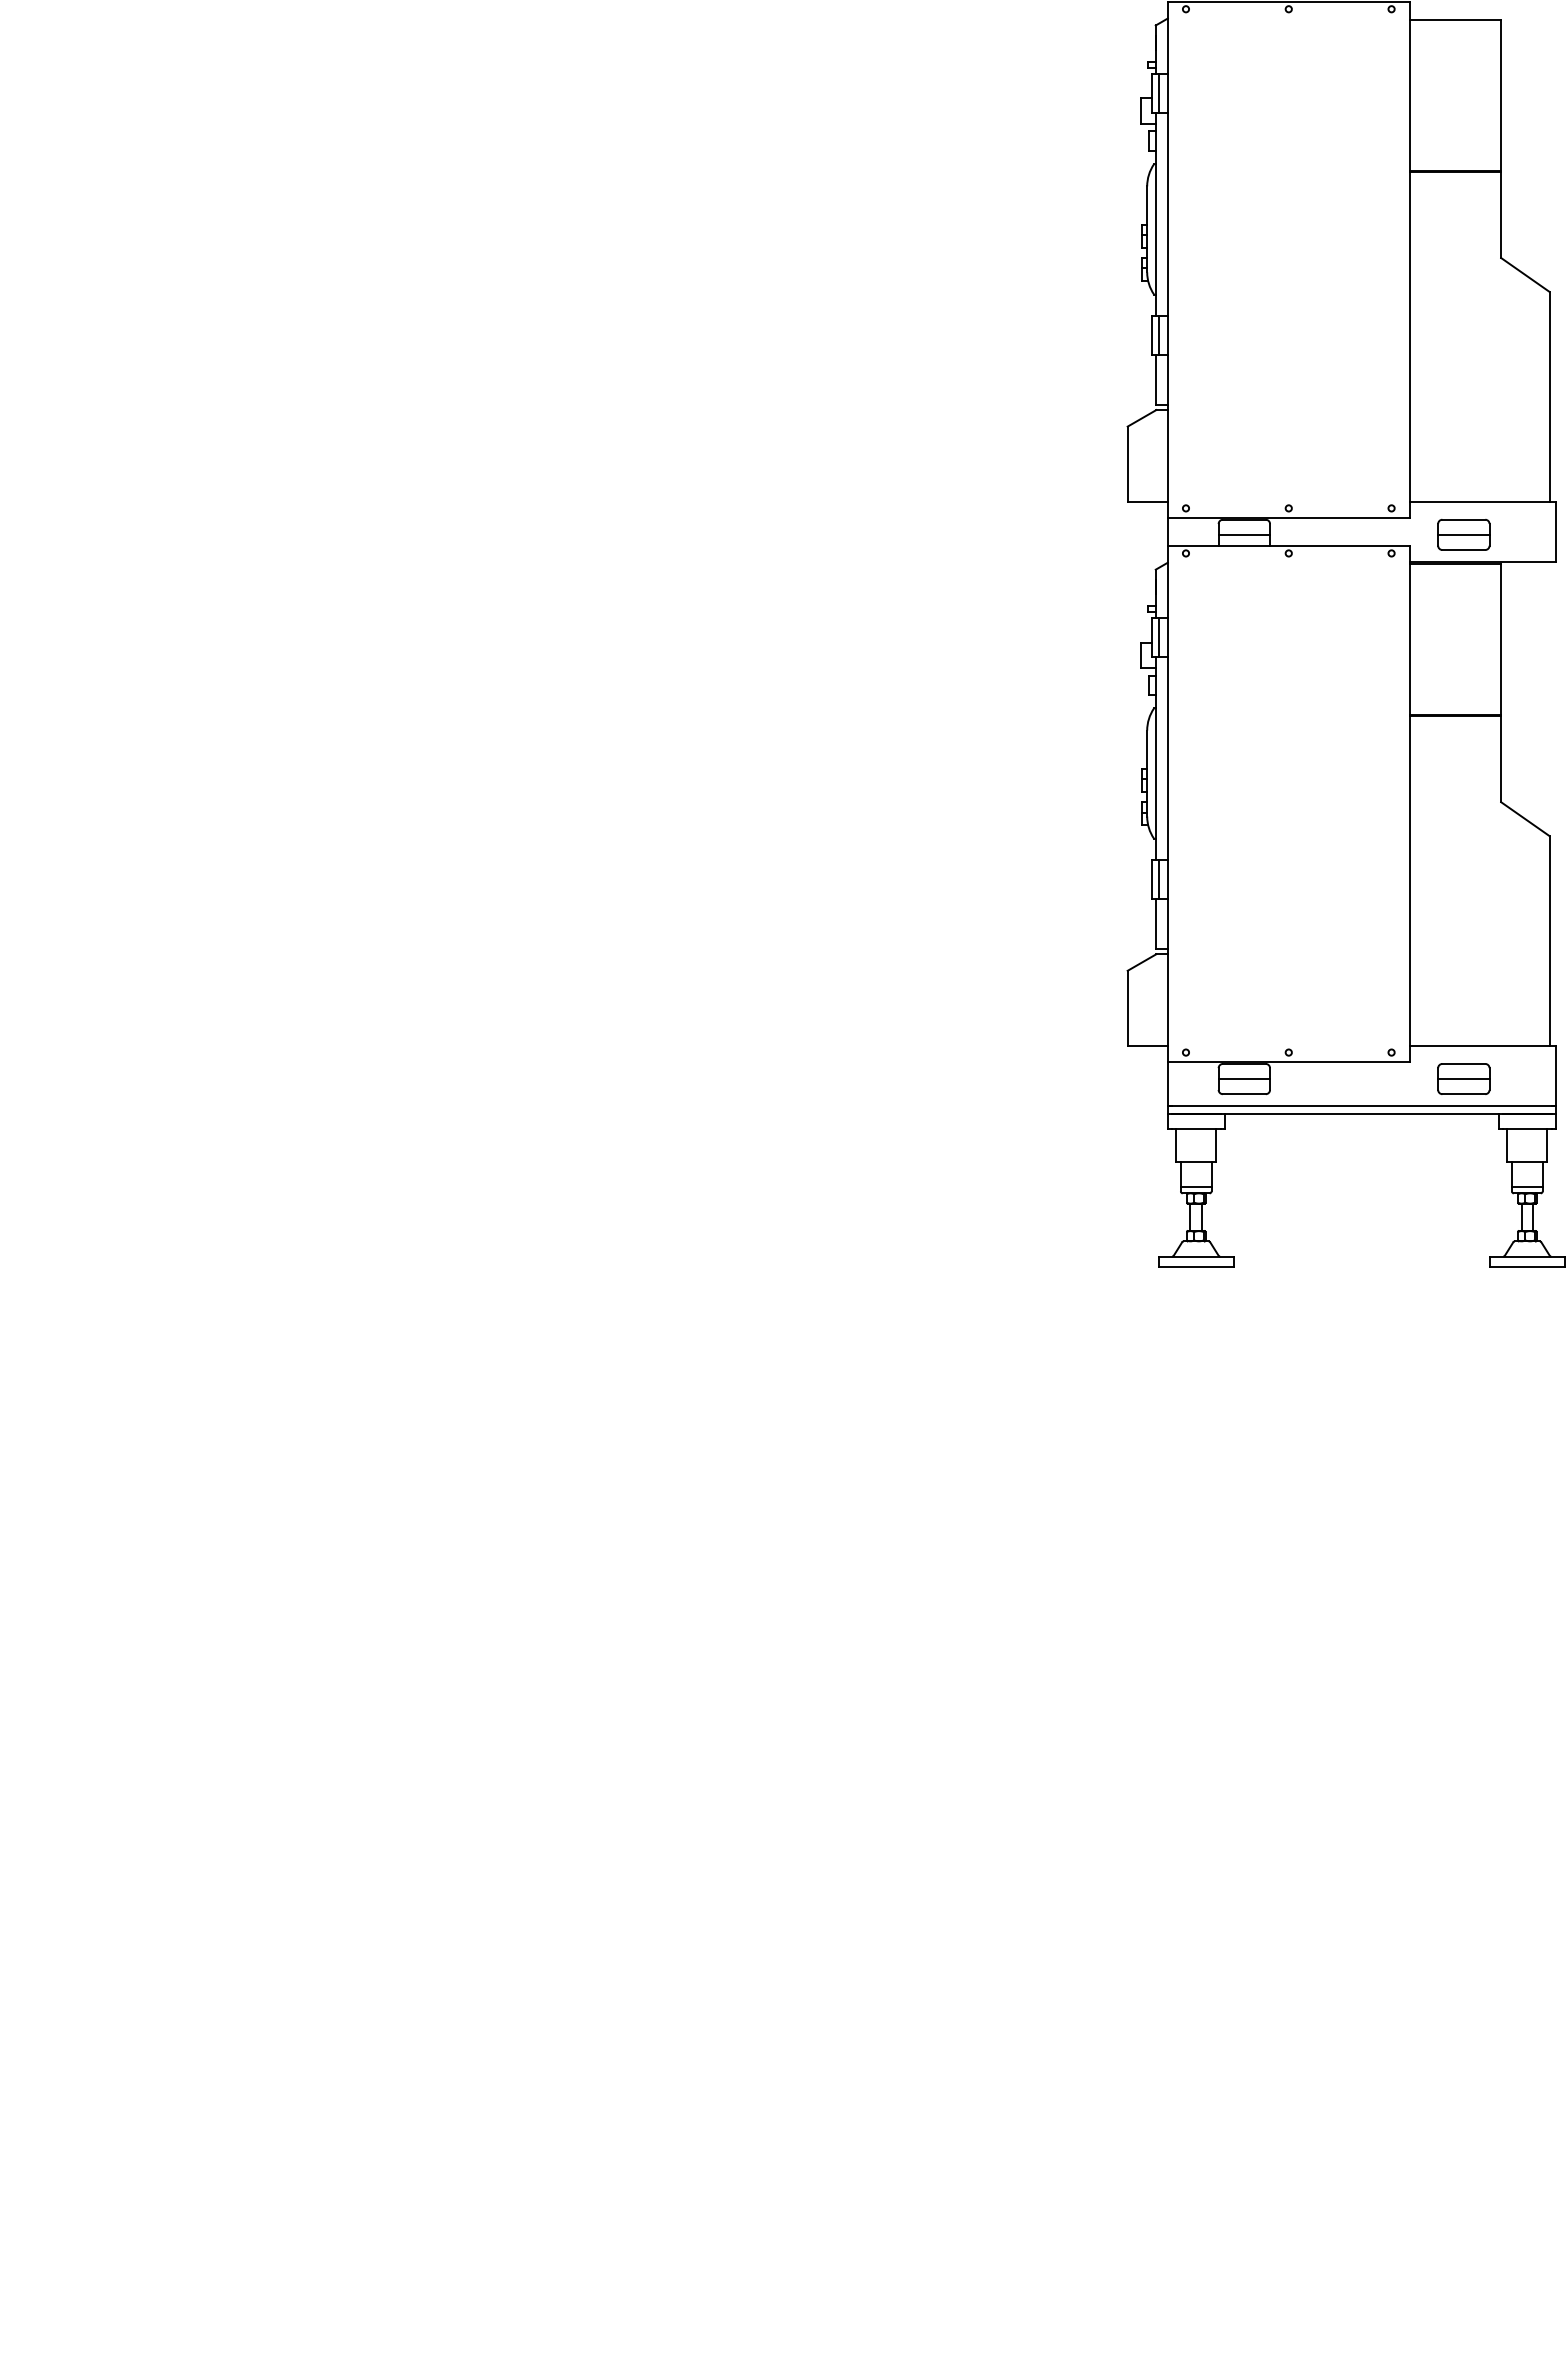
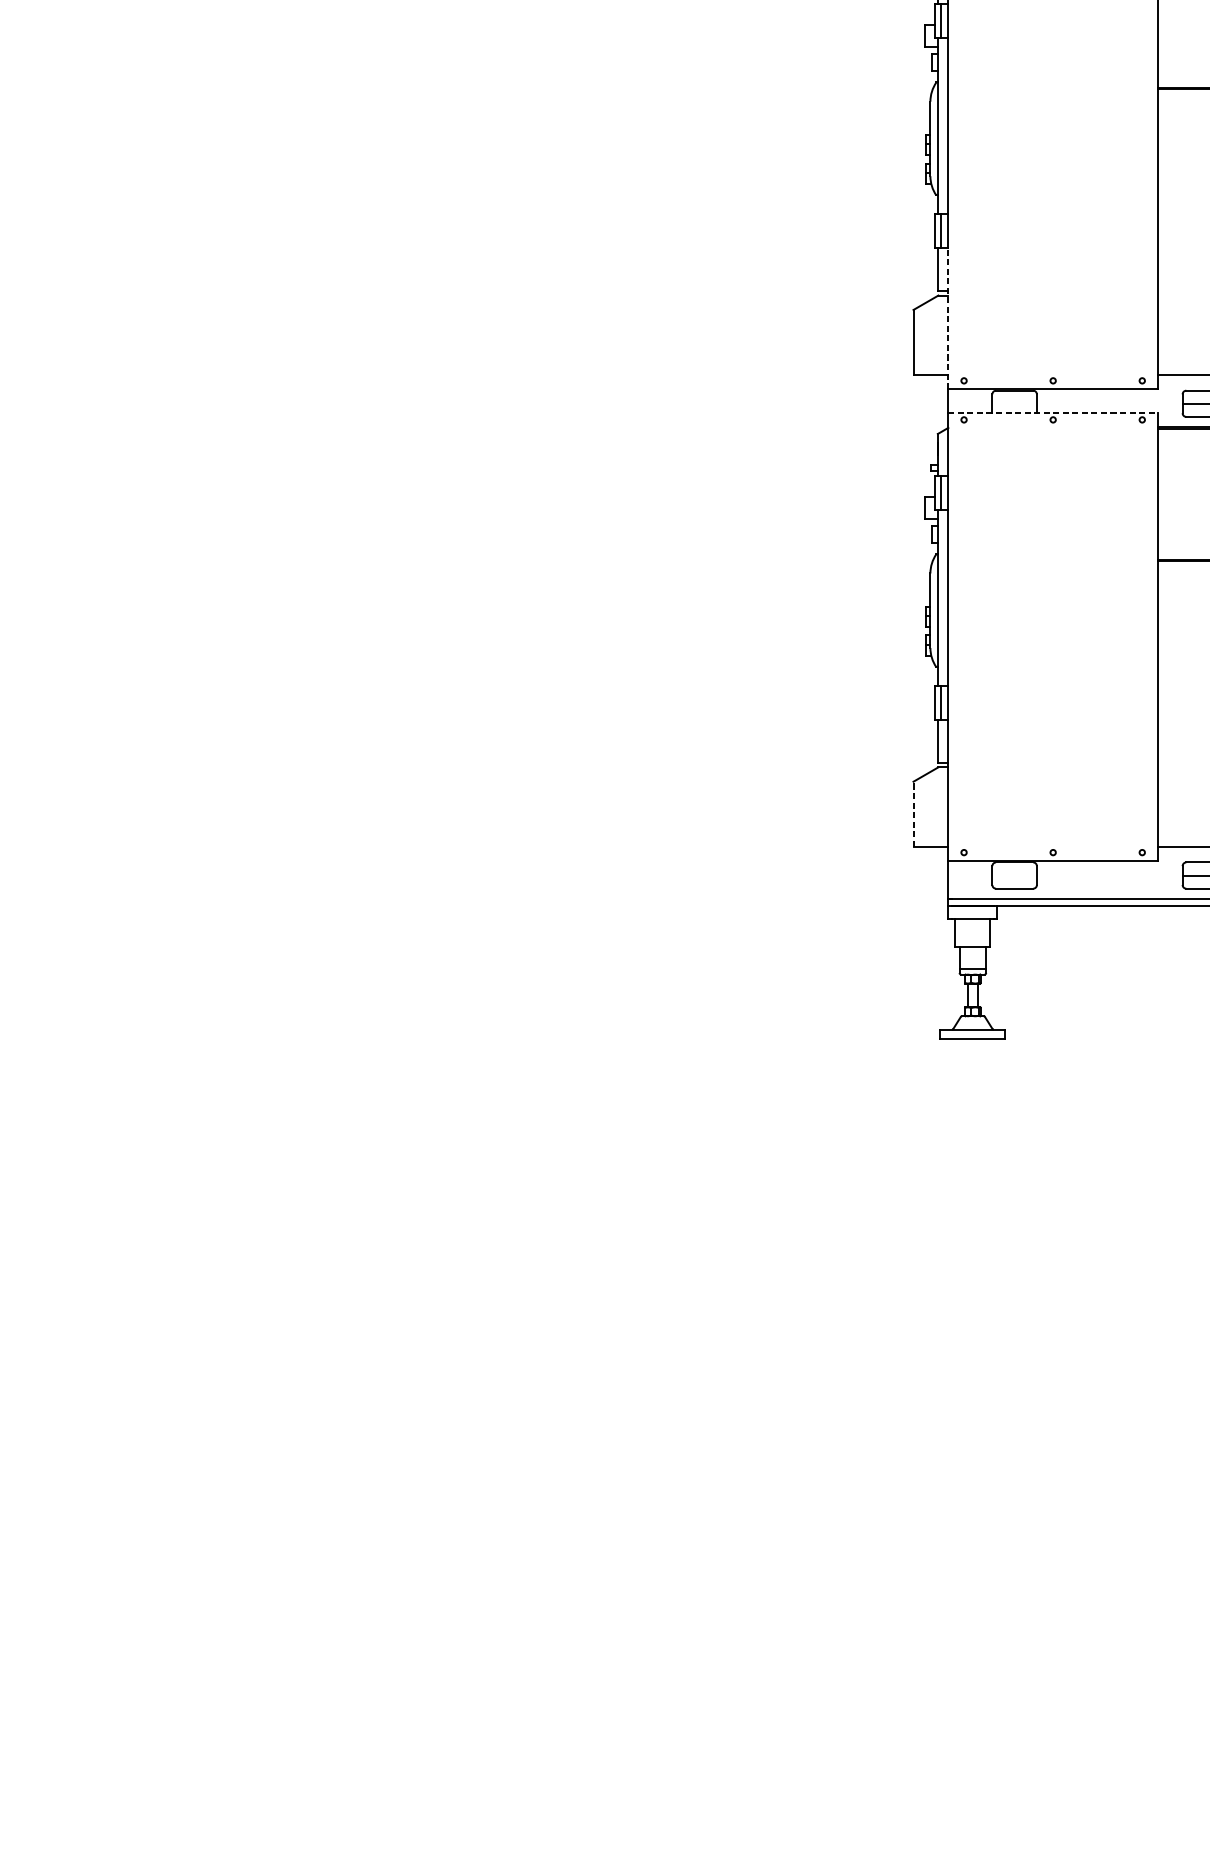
line: (1167, 435) -> (948, 317), solid -> dashed
line: (1244, 534) -> (1014, 403), removed
line: (1288, 545) -> (1052, 413), solid -> dashed
line: (1127, 1008) -> (913, 814), solid -> dashed
line: (1244, 1079) -> (1014, 875), removed

